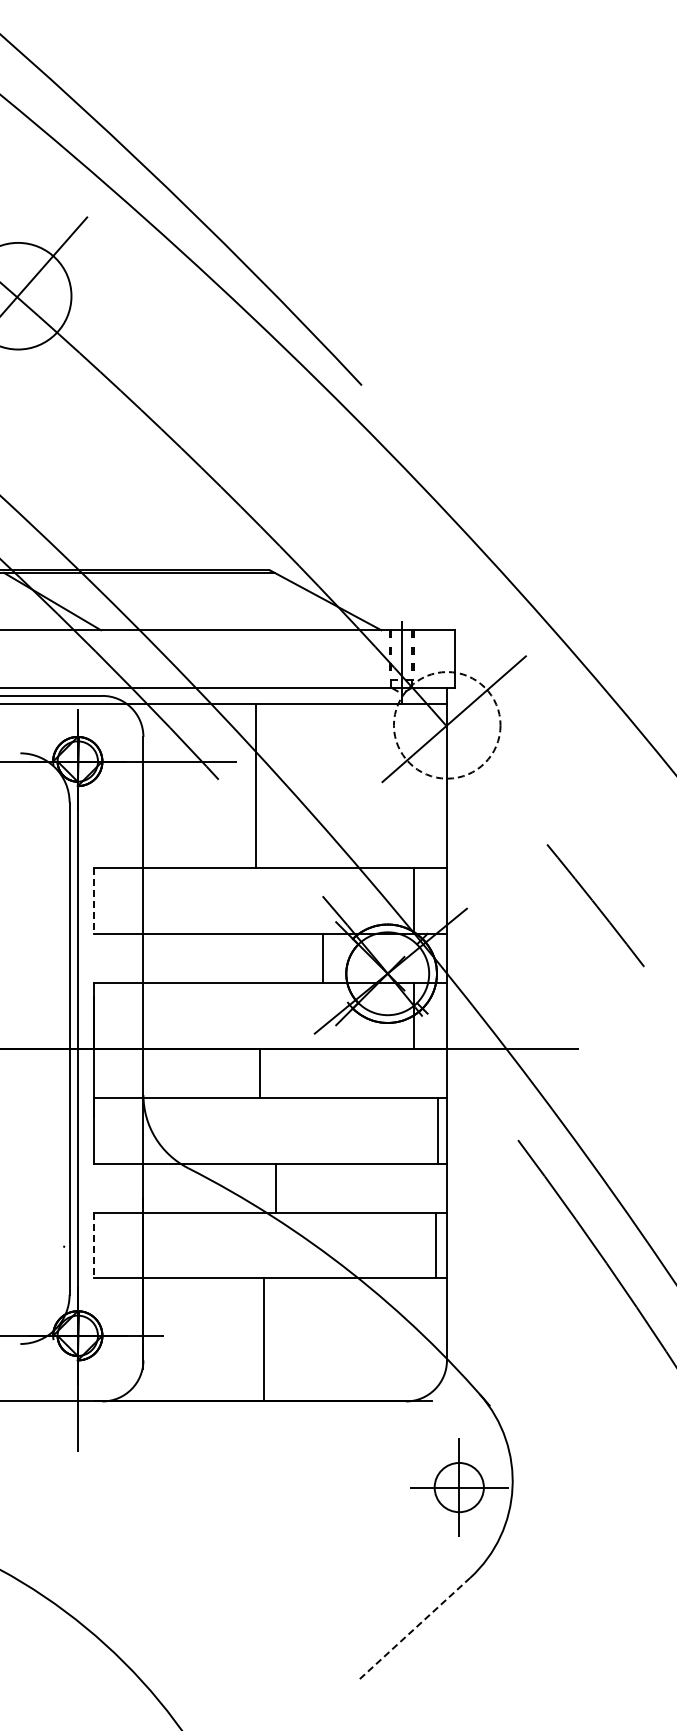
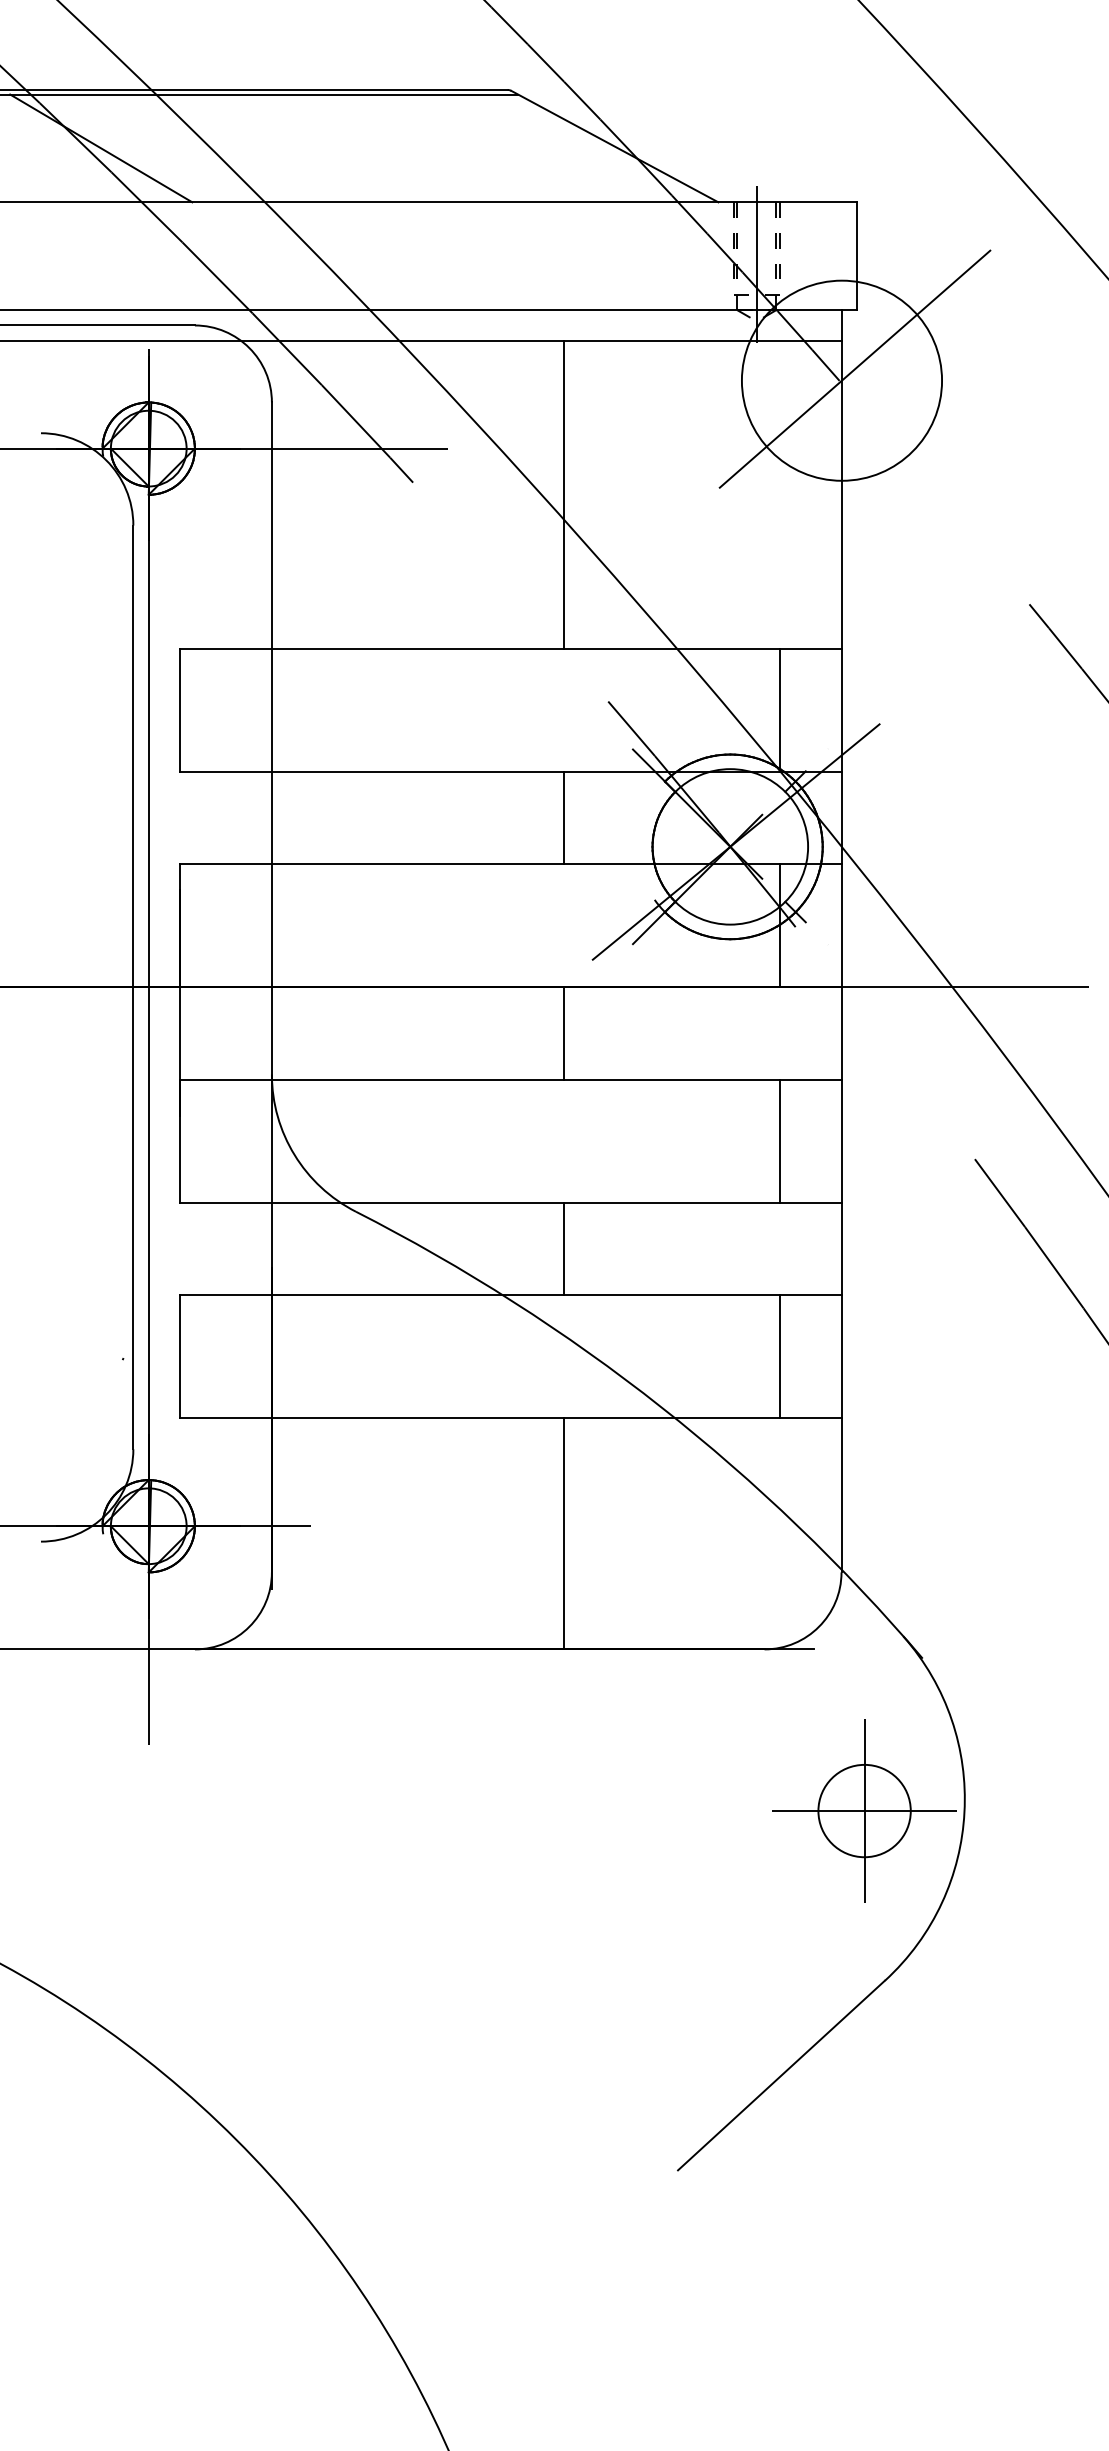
circle: (446, 725) -> (840, 380), dashed -> solid
line: (256, 786) -> (564, 495), moved
line: (94, 901) -> (180, 711), dashed -> solid
line: (323, 958) -> (564, 818), moved
line: (260, 1072) -> (564, 1032), moved
line: (438, 1130) -> (780, 1140), moved
line: (276, 1187) -> (564, 1247), moved
line: (94, 1245) -> (180, 1356), dashed -> solid
line: (436, 1245) -> (780, 1356), moved
line: (264, 1339) -> (564, 1533), moved
line: (414, 1628) -> (780, 2075), dashed -> solid

